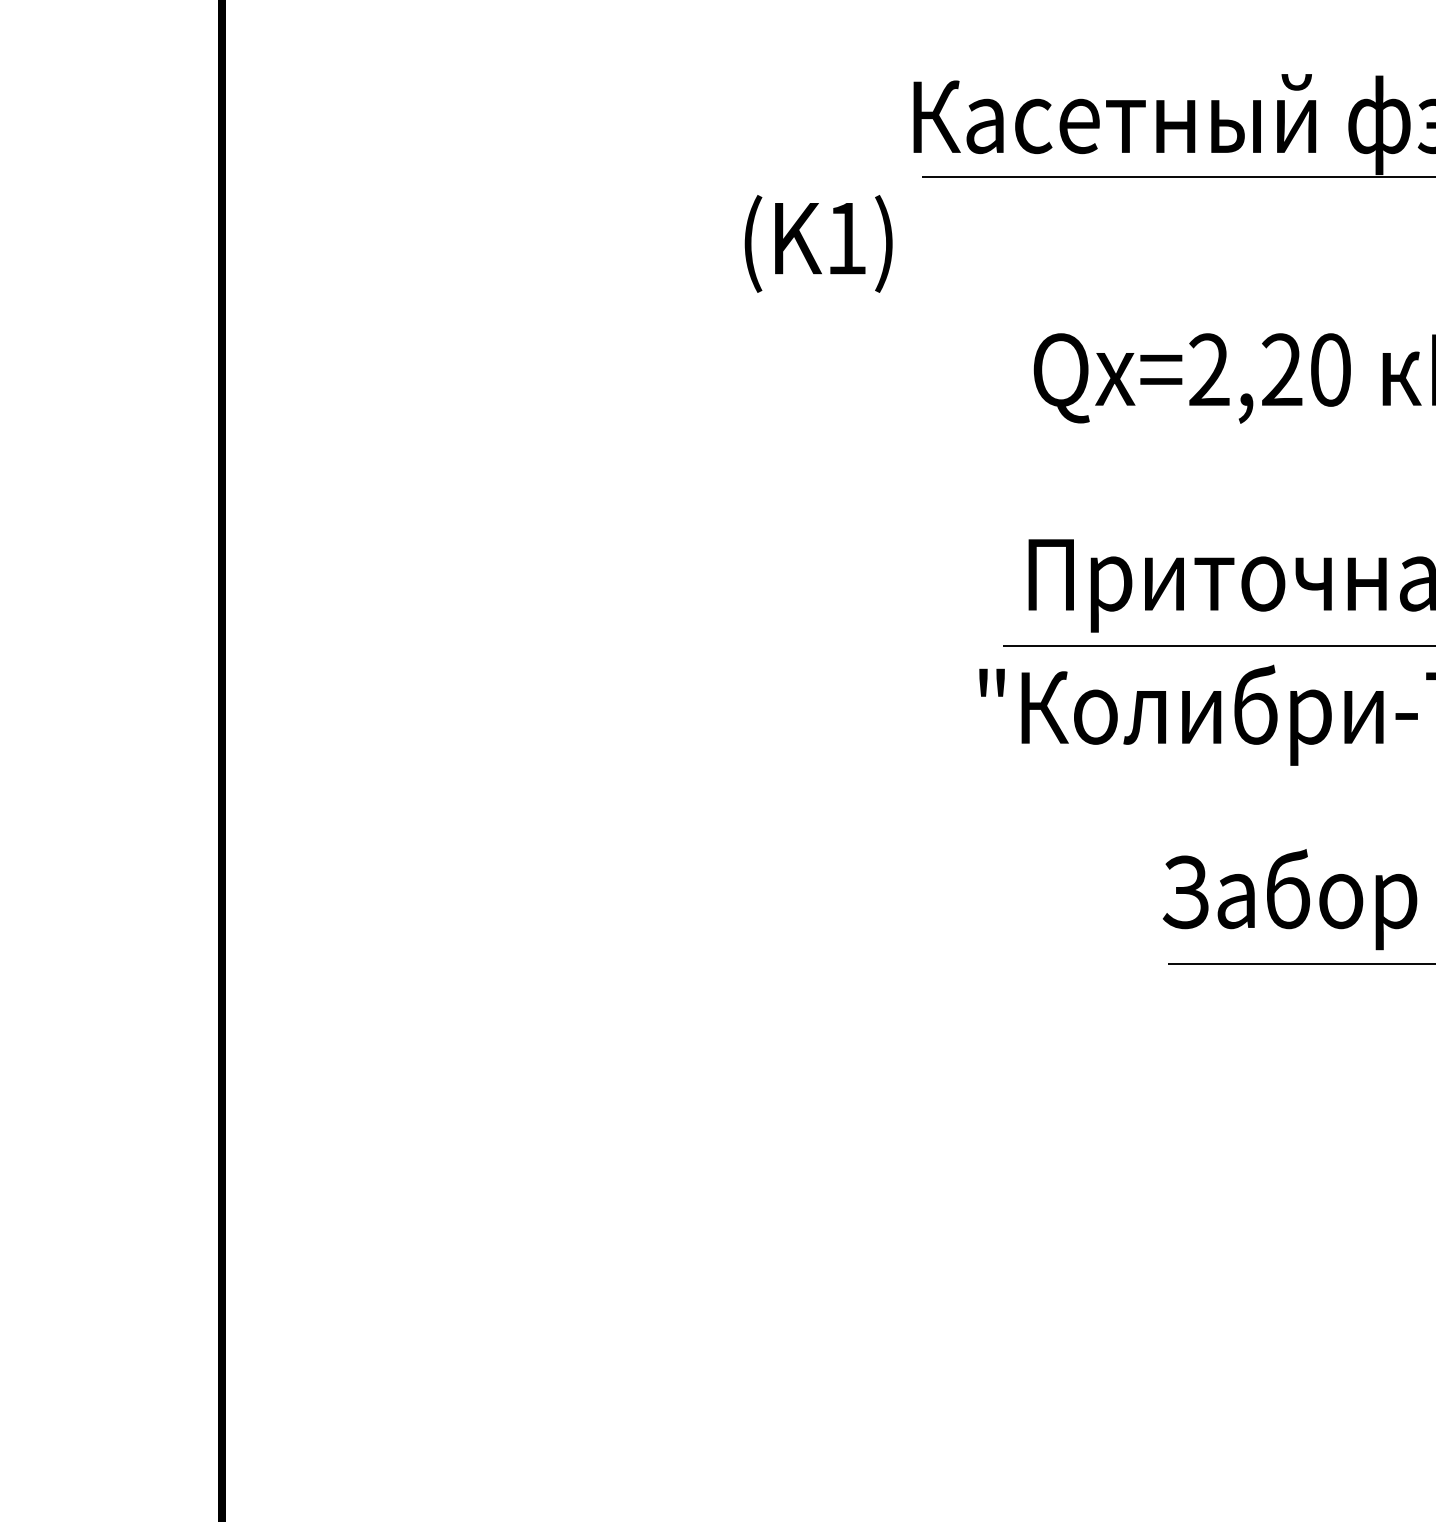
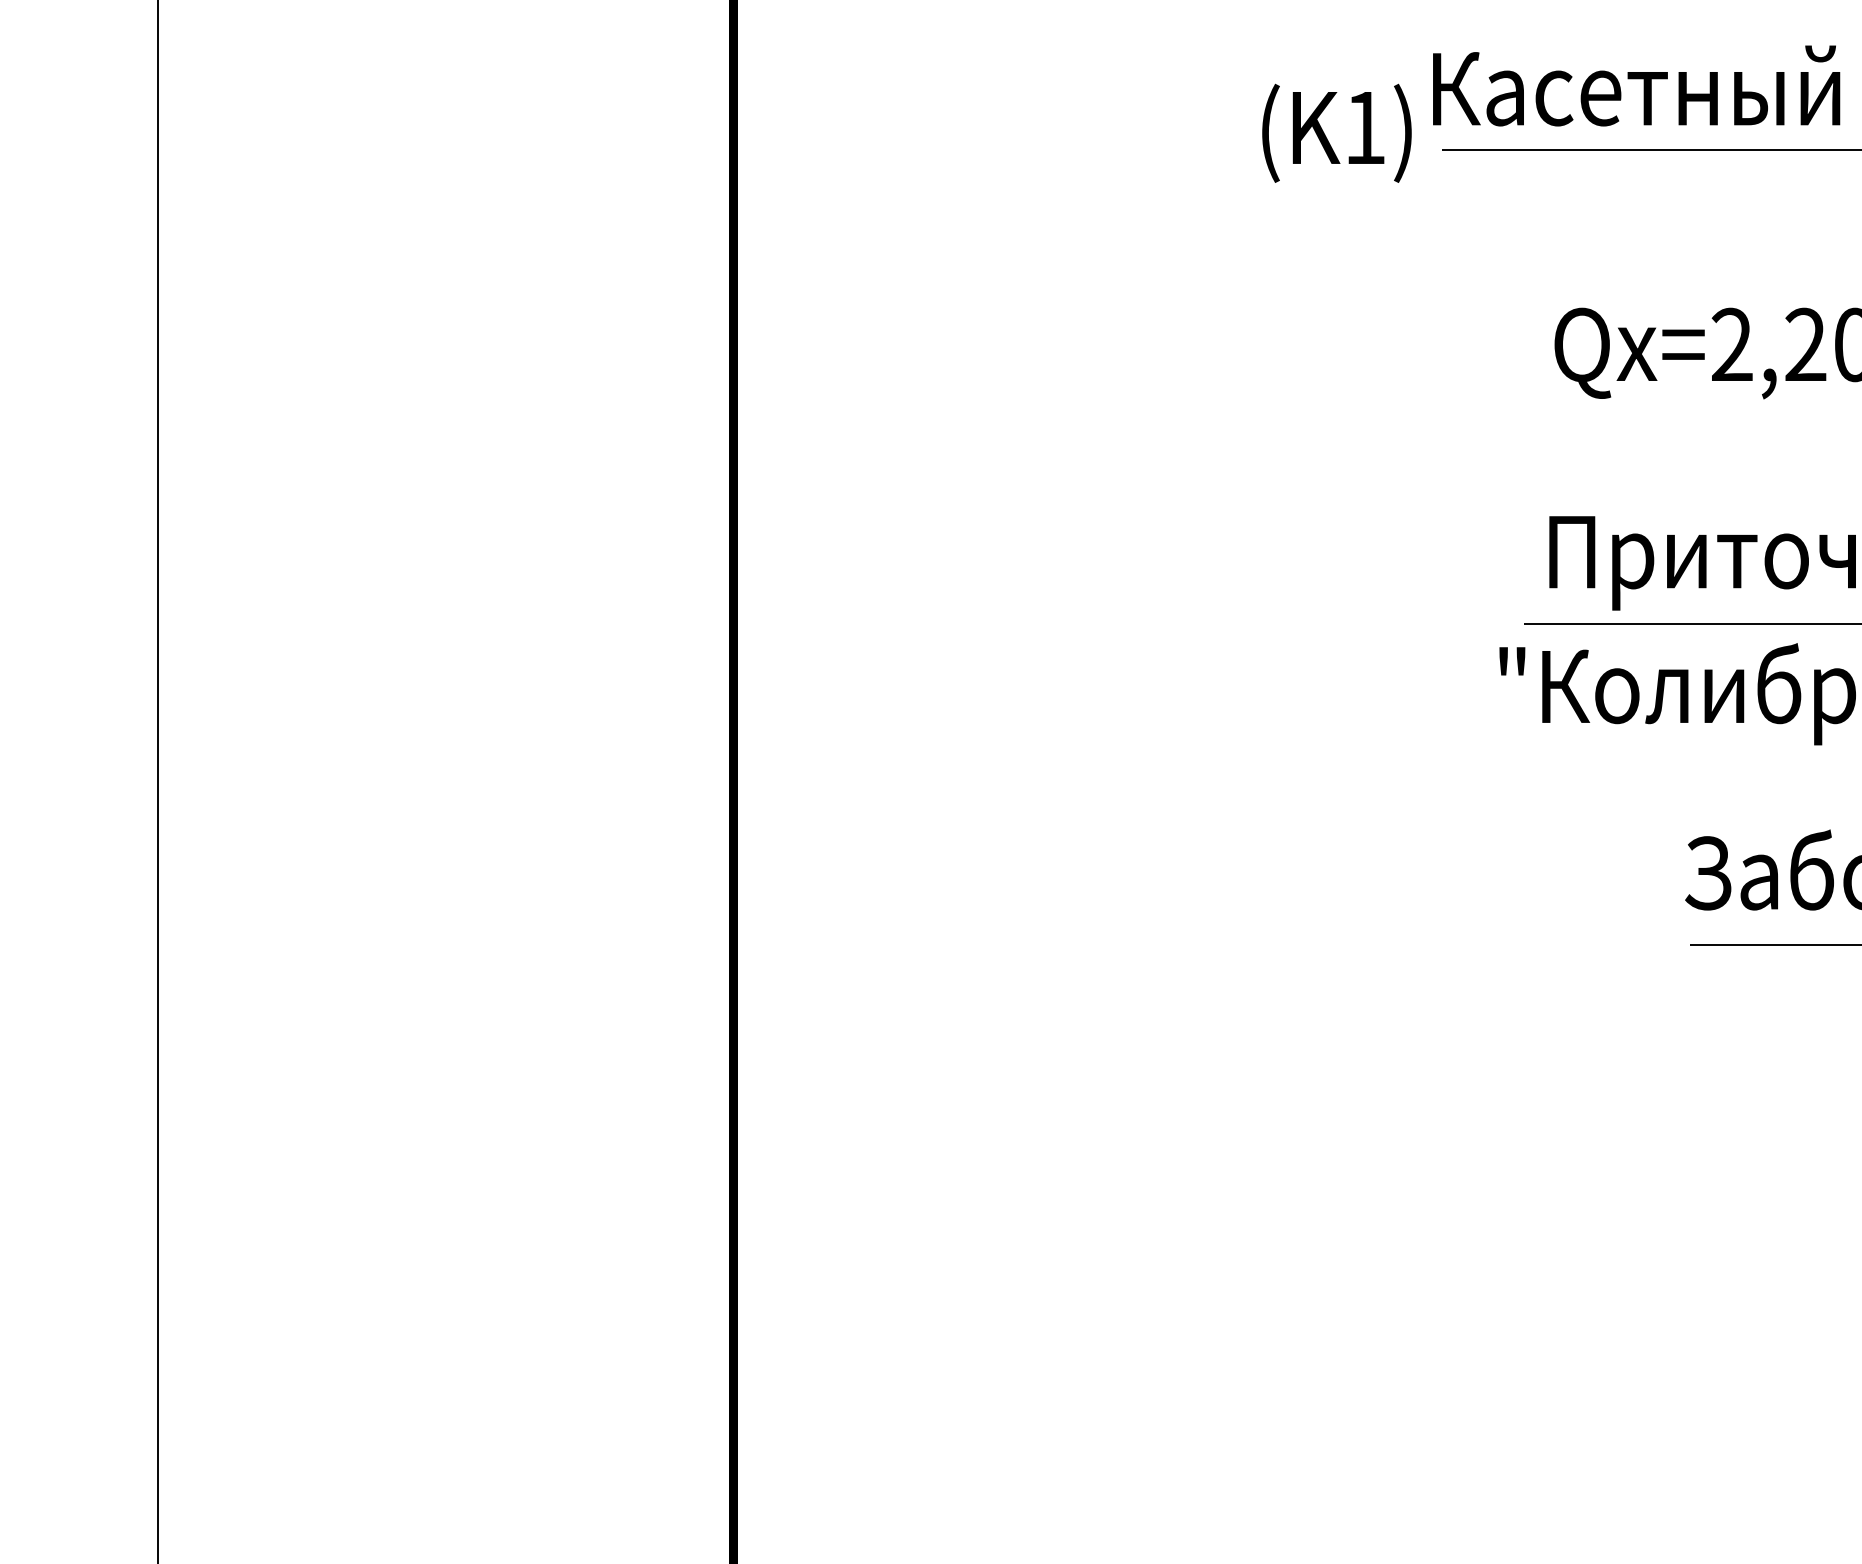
text: (818, 243) -> (1336, 132), moved

